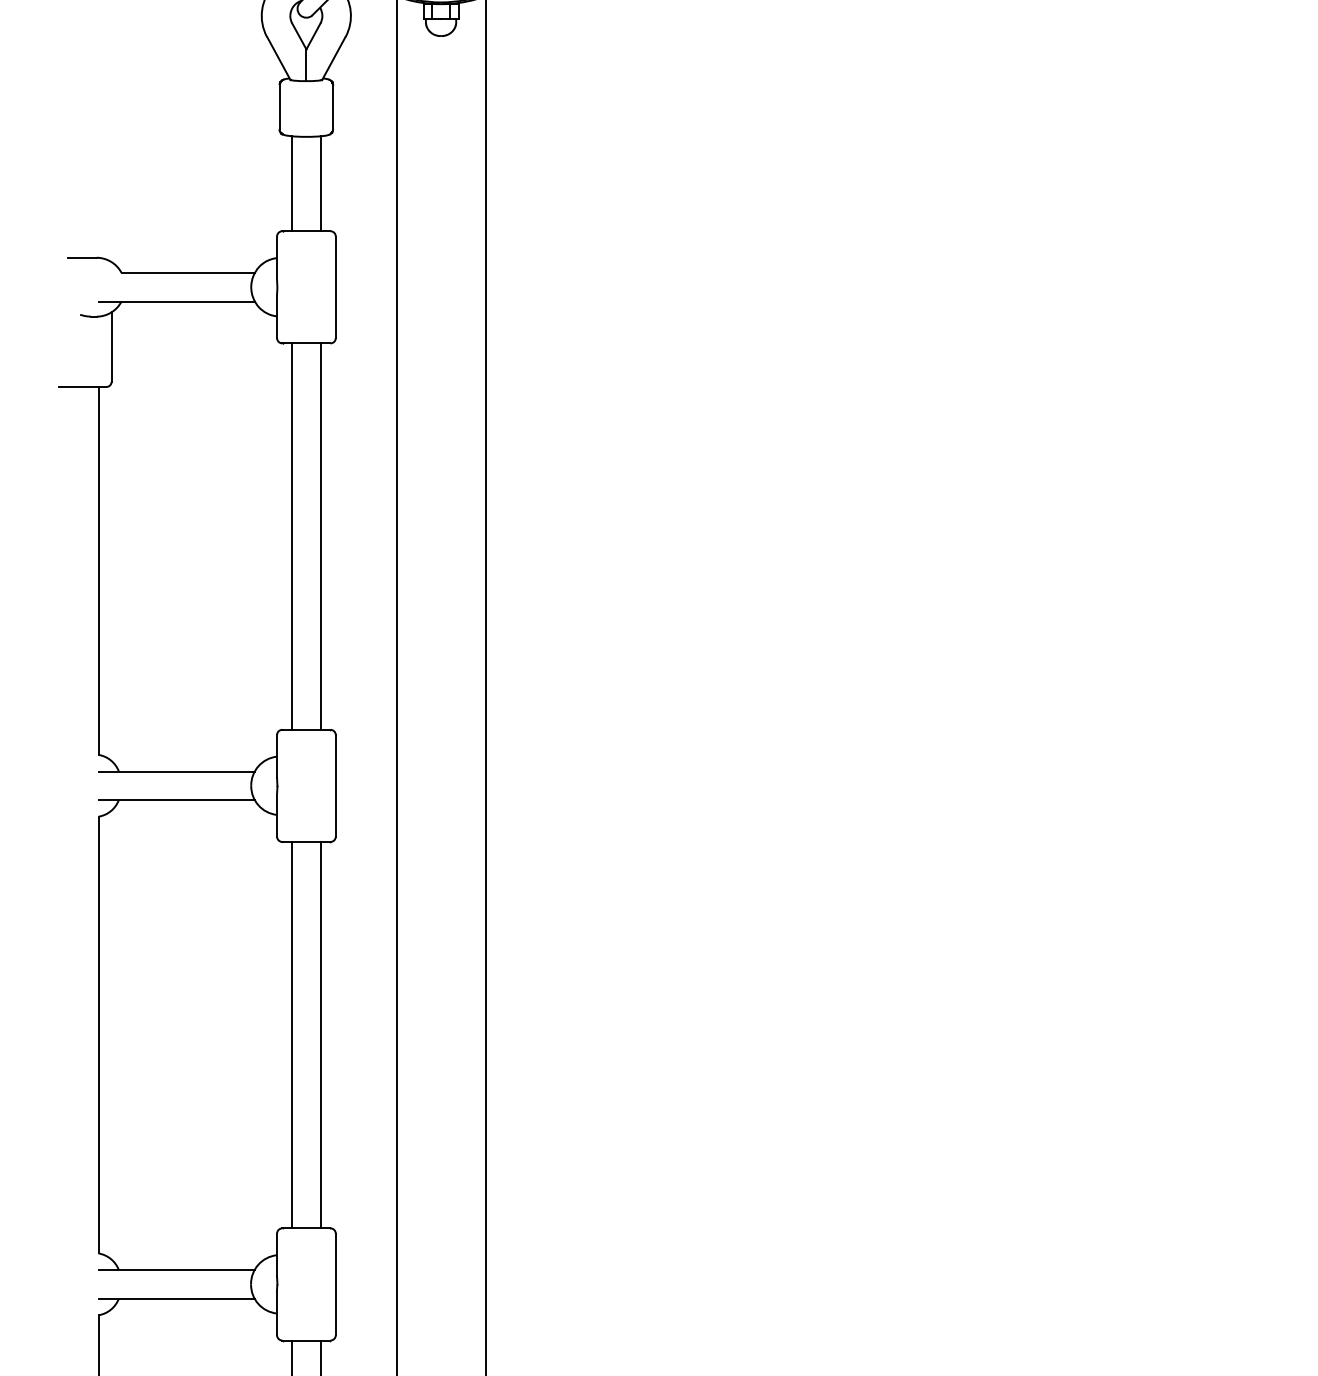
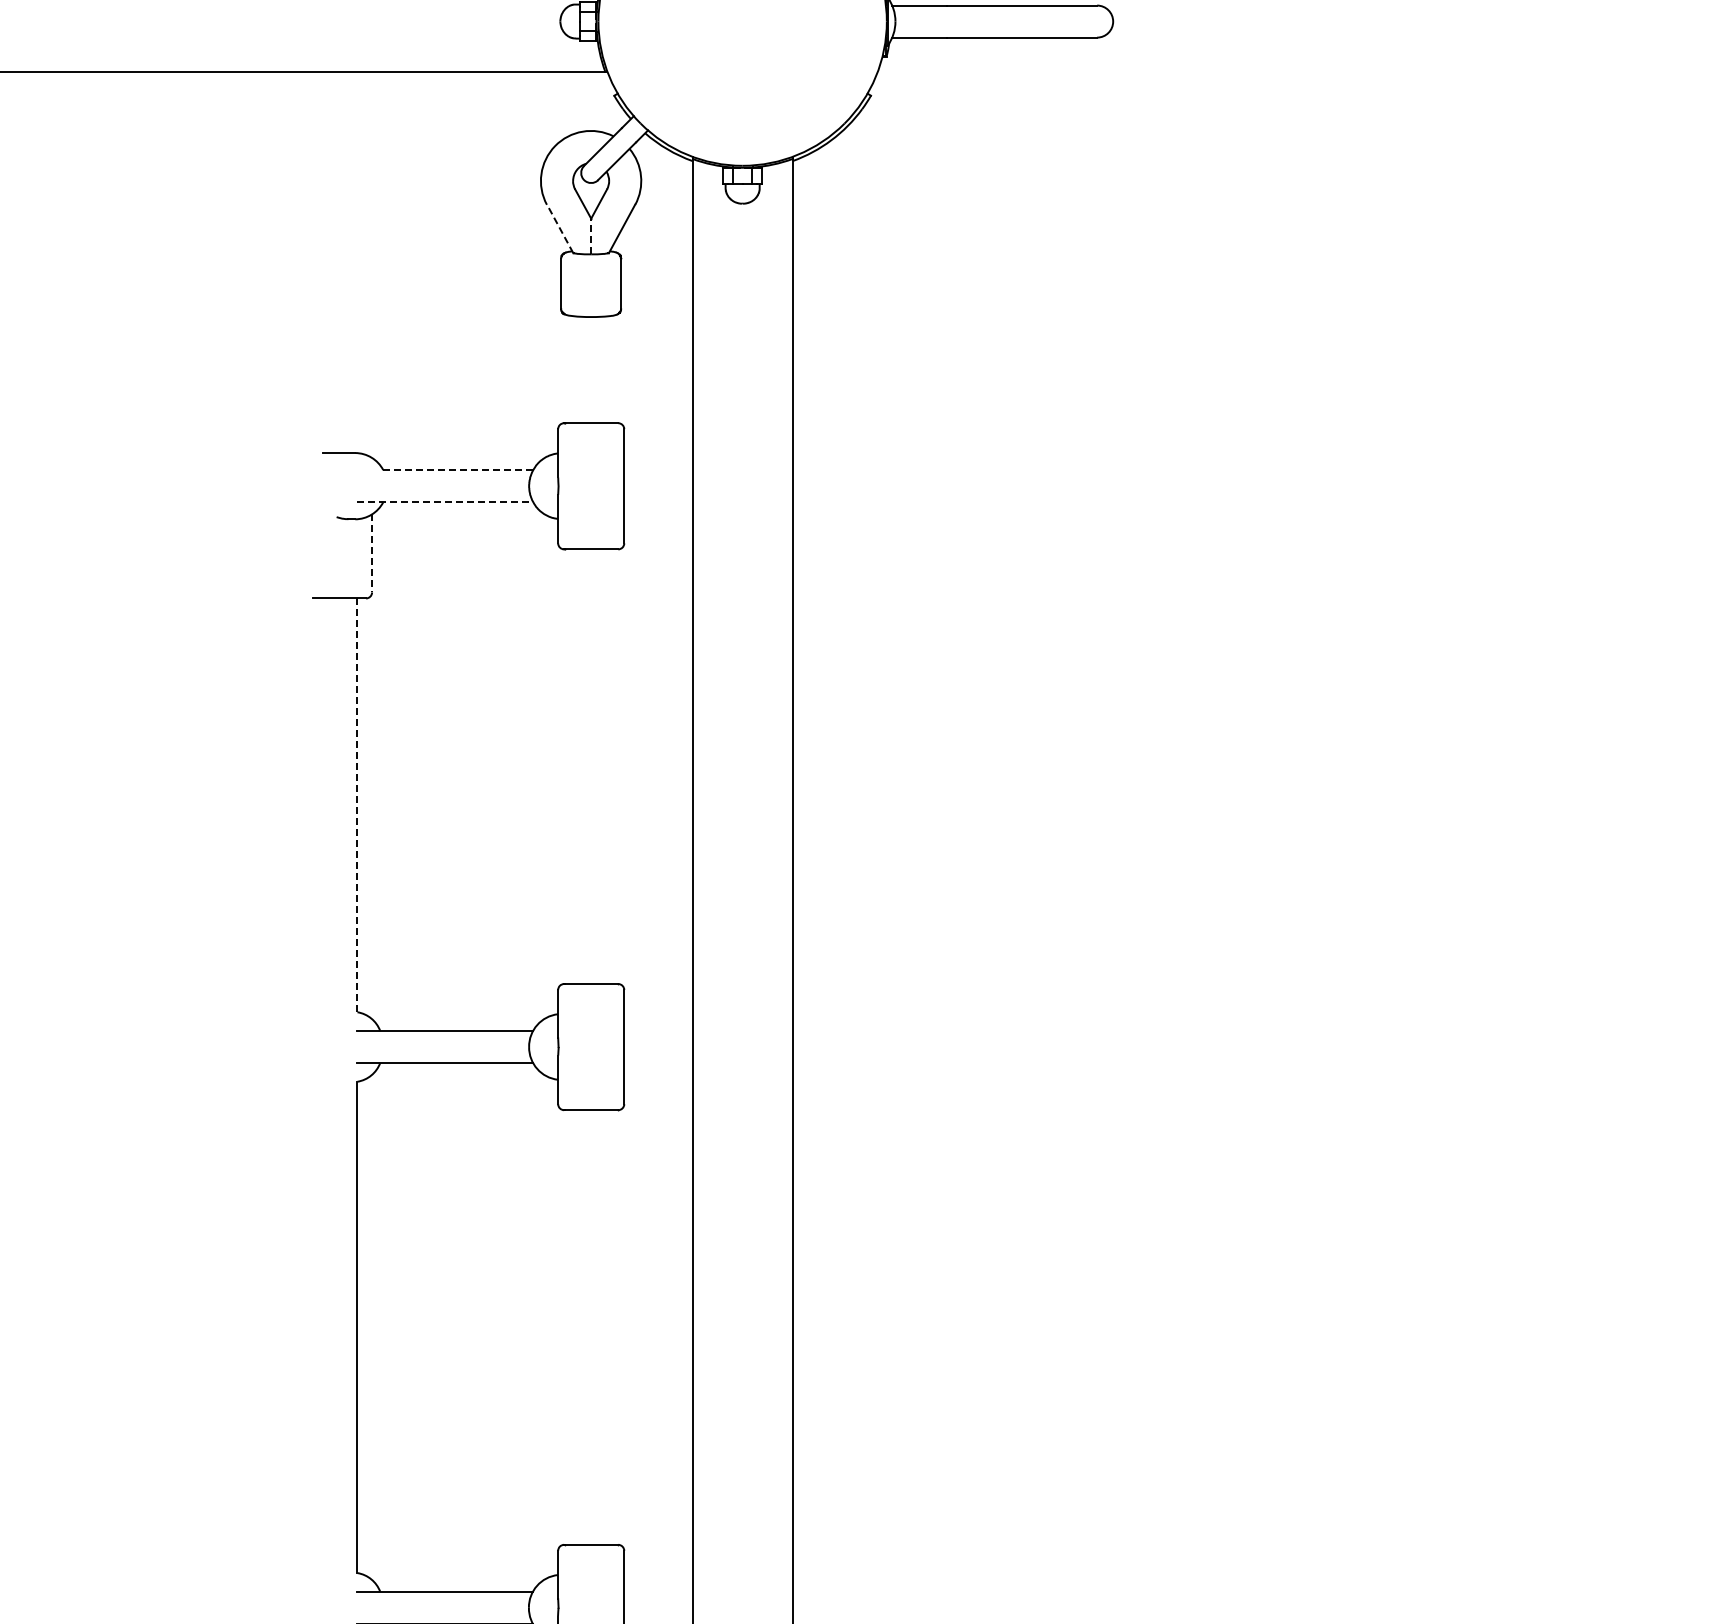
line: (278, 58) -> (559, 228), solid -> dashed
line: (306, 65) -> (591, 236), solid -> dashed
line: (292, 183) -> (575, 369), removed
line: (320, 183) -> (607, 369), removed
line: (188, 273) -> (458, 470), solid -> dashed
line: (176, 301) -> (445, 502), solid -> dashed
line: (111, 347) -> (372, 553), solid -> dashed
line: (292, 536) -> (575, 766), removed
line: (320, 536) -> (607, 766), removed
line: (98, 571) -> (357, 805), solid -> dashed
line: (292, 1035) -> (575, 1327), removed
line: (320, 1035) -> (607, 1327), removed

